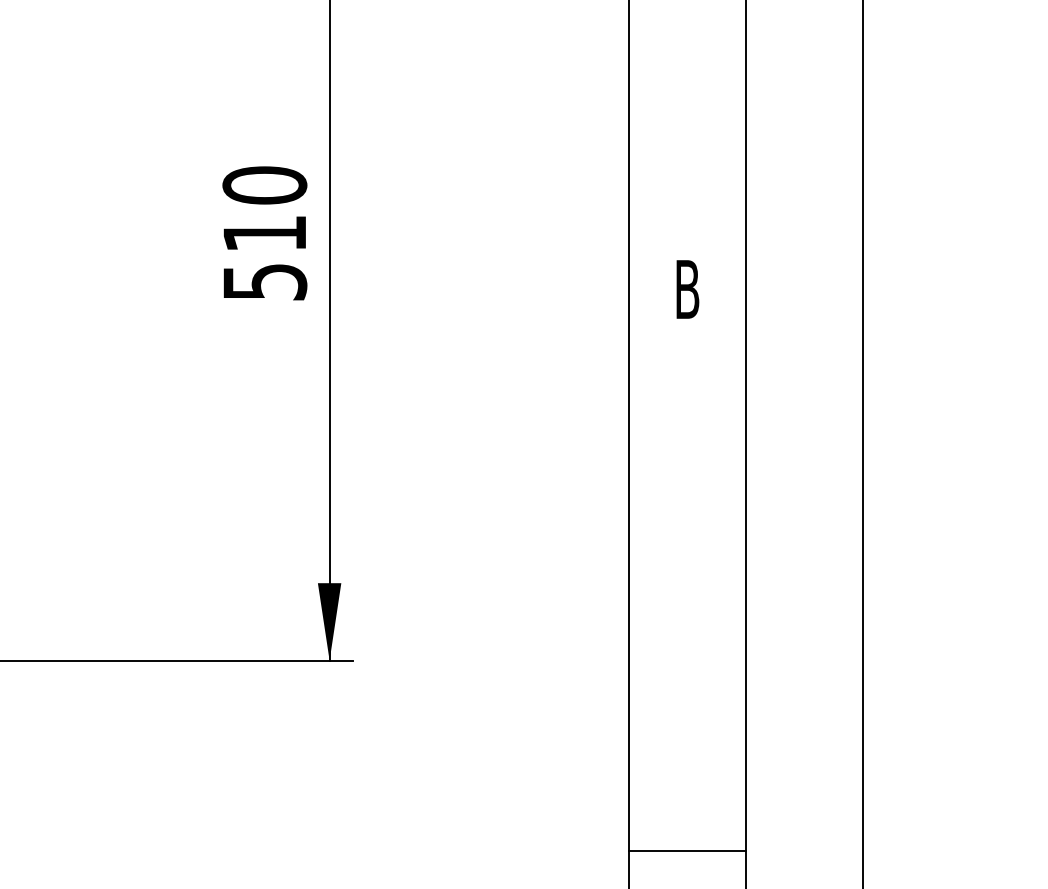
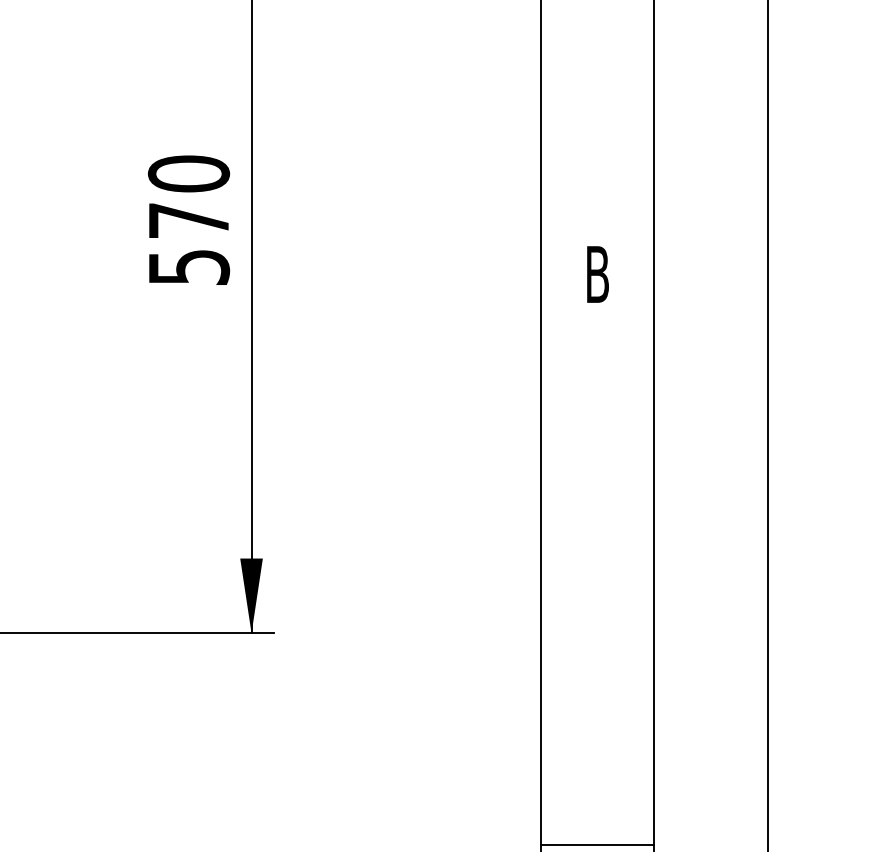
text: (264, 233) -> (188, 220), 510 -> 570
line: (687, 851) -> (597, 845), moved

